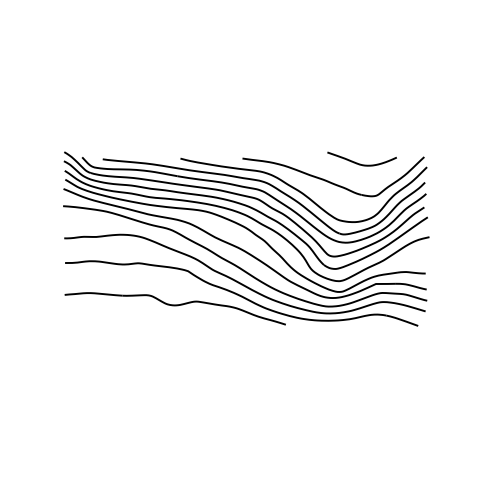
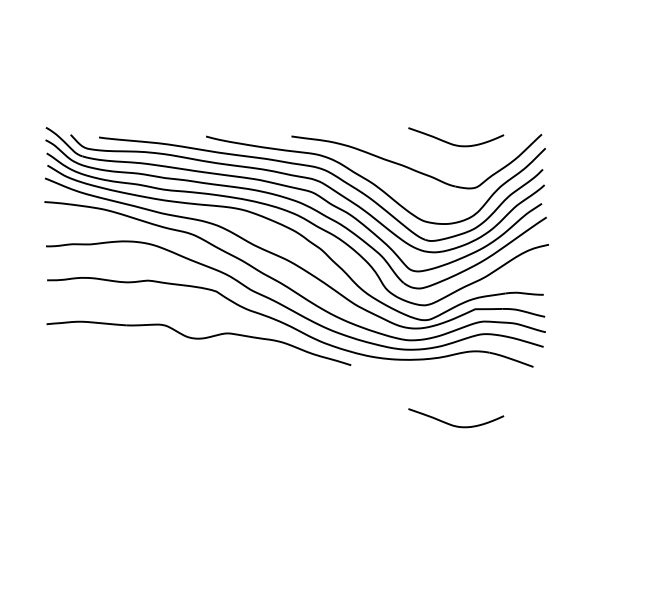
curve: (360, 367) -> (453, 424), added

